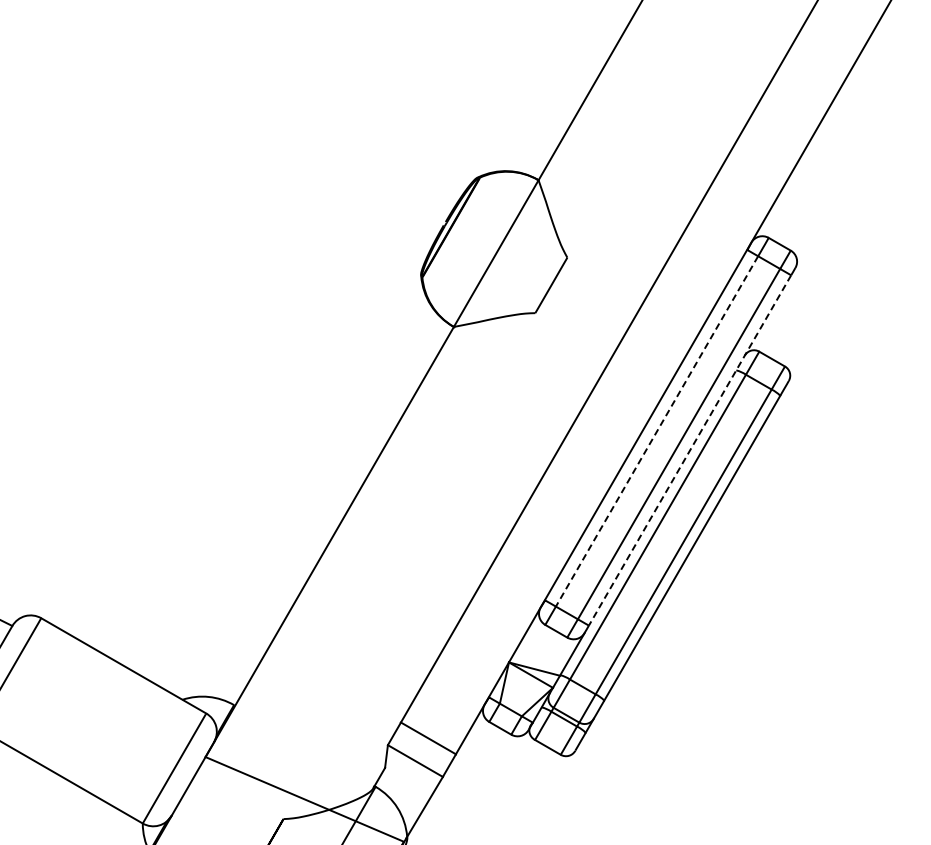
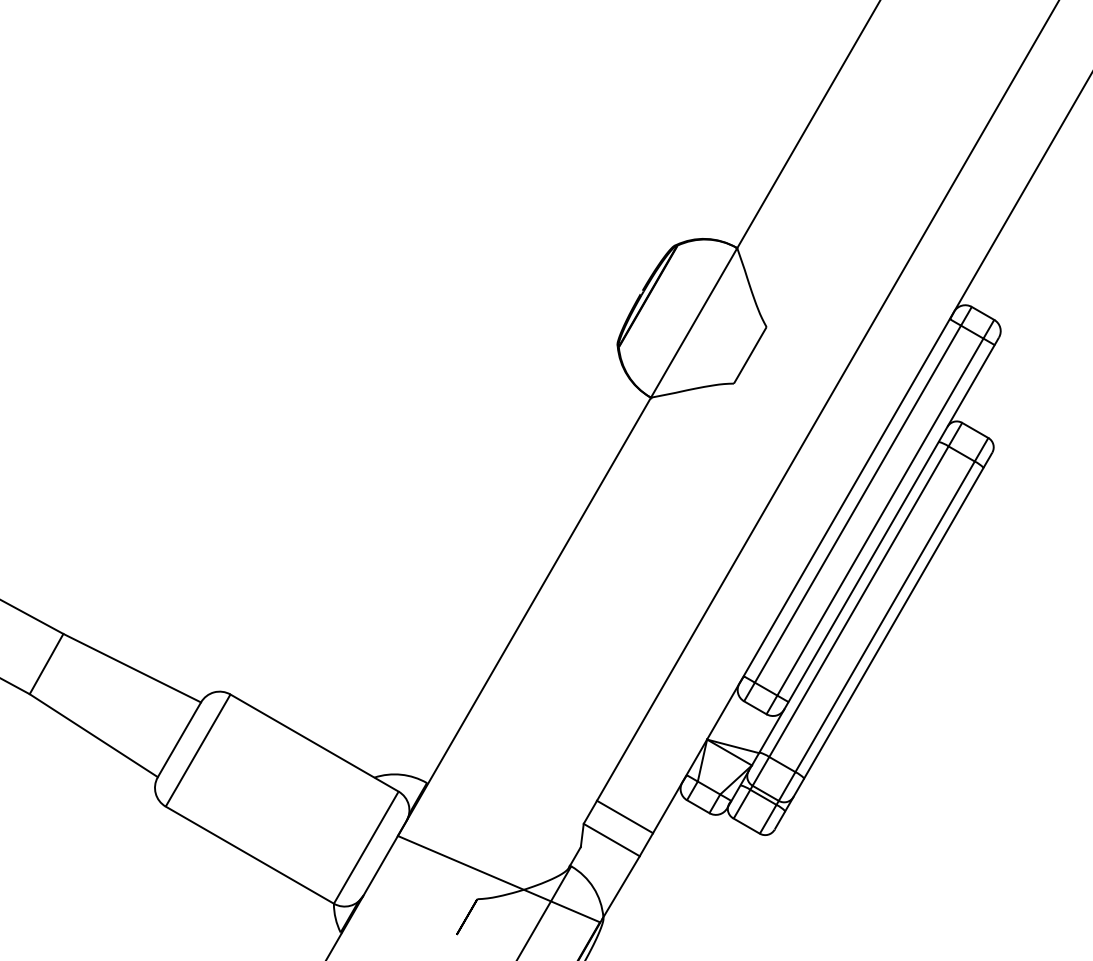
line: (656, 431) -> (857, 504), dashed -> solid
line: (689, 451) -> (891, 524), dashed -> solid

